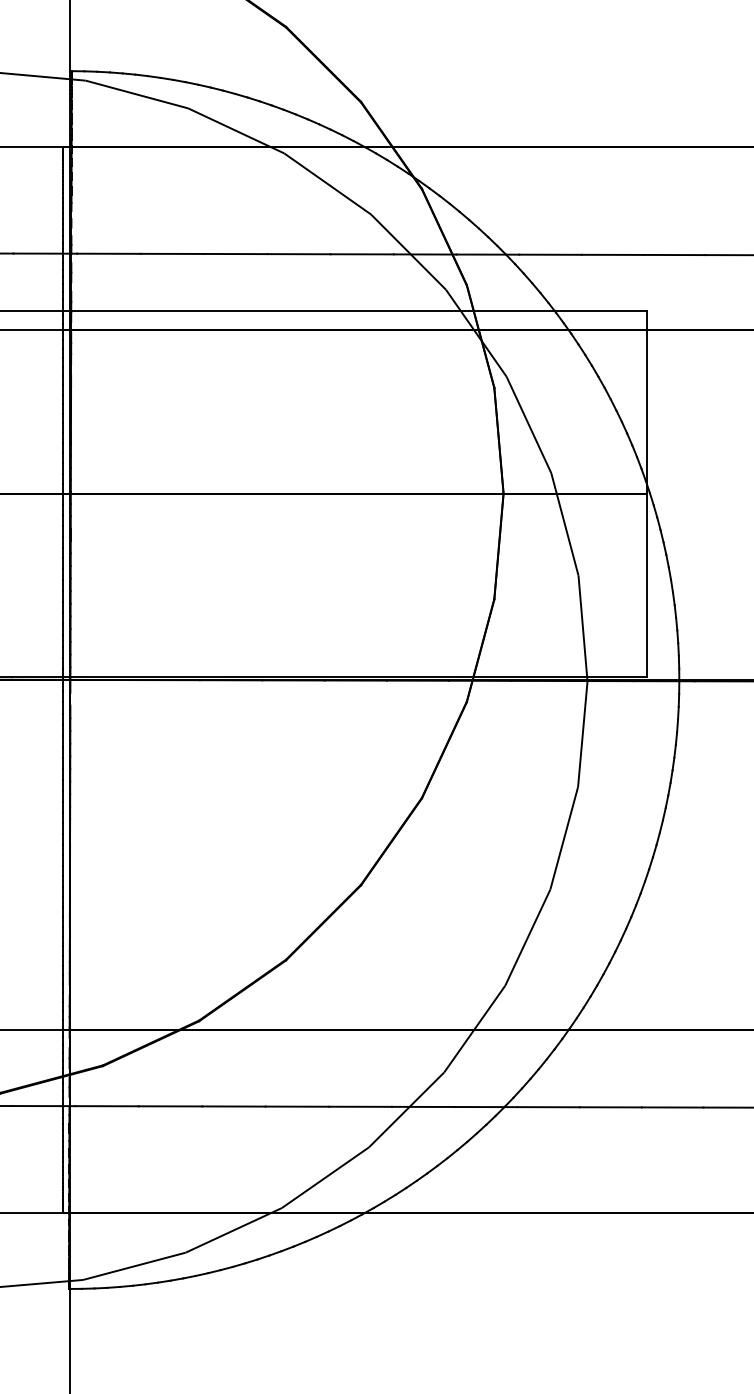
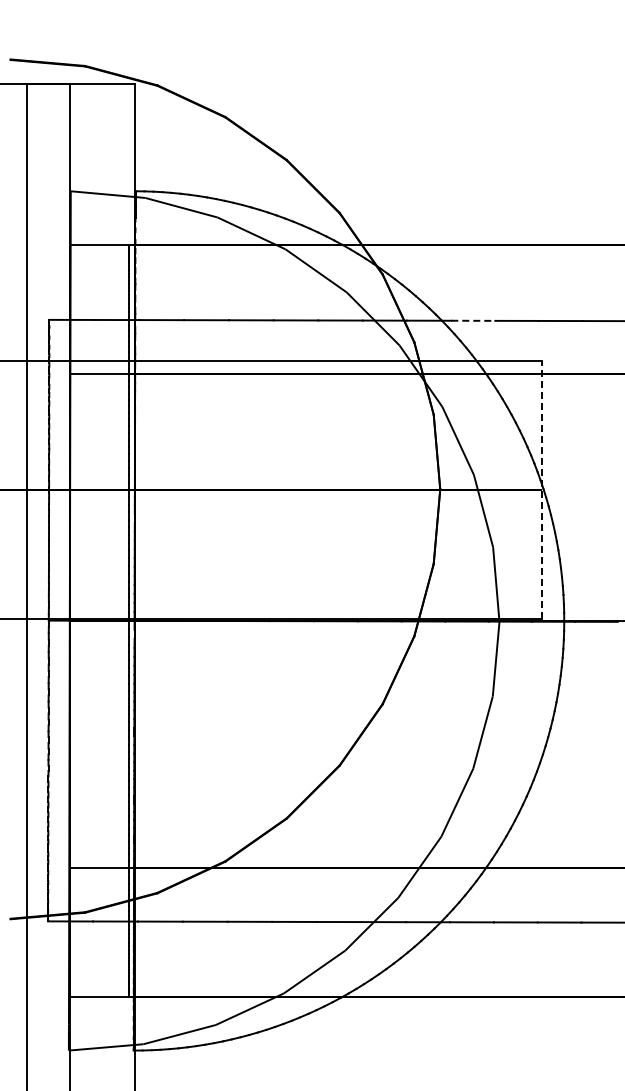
line: (550, 254) -> (473, 320), solid -> dashed
line: (647, 493) -> (541, 489), solid -> dashed

